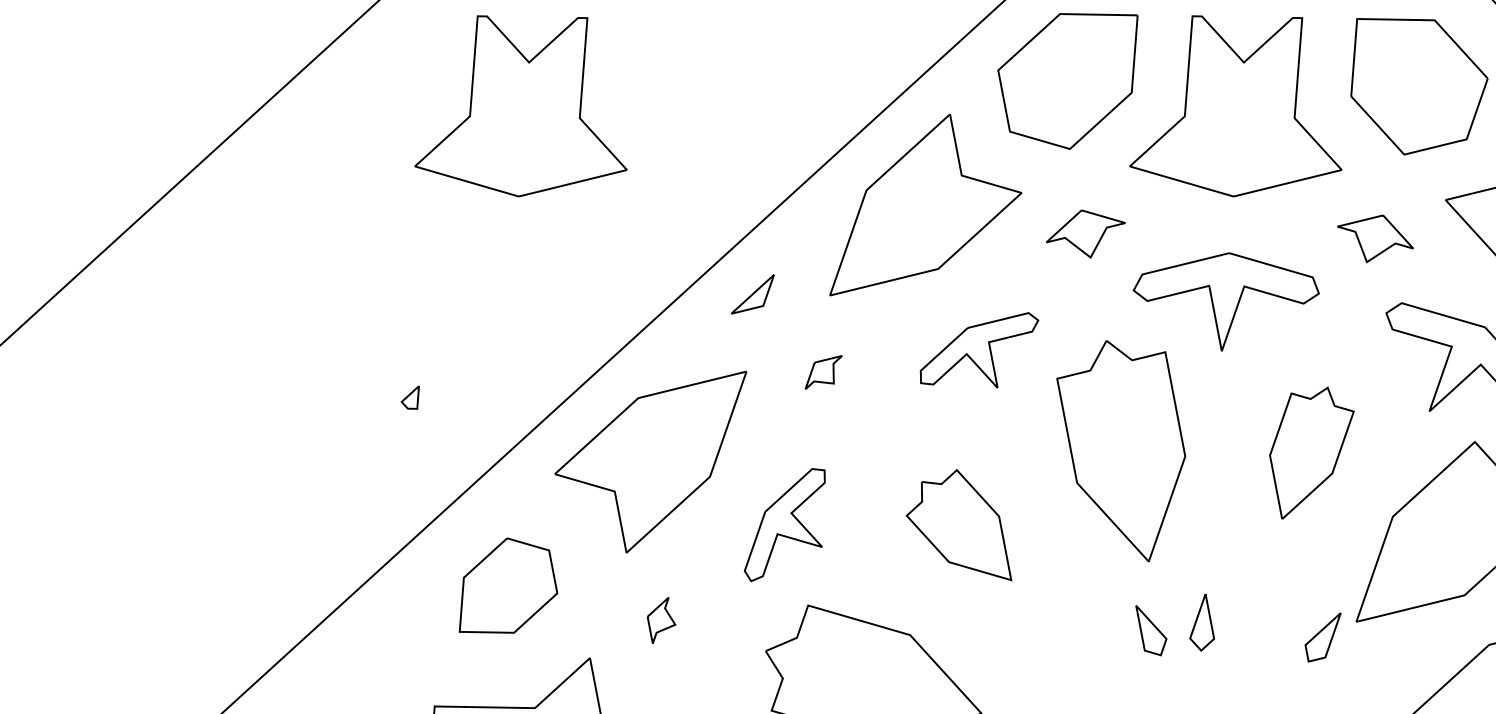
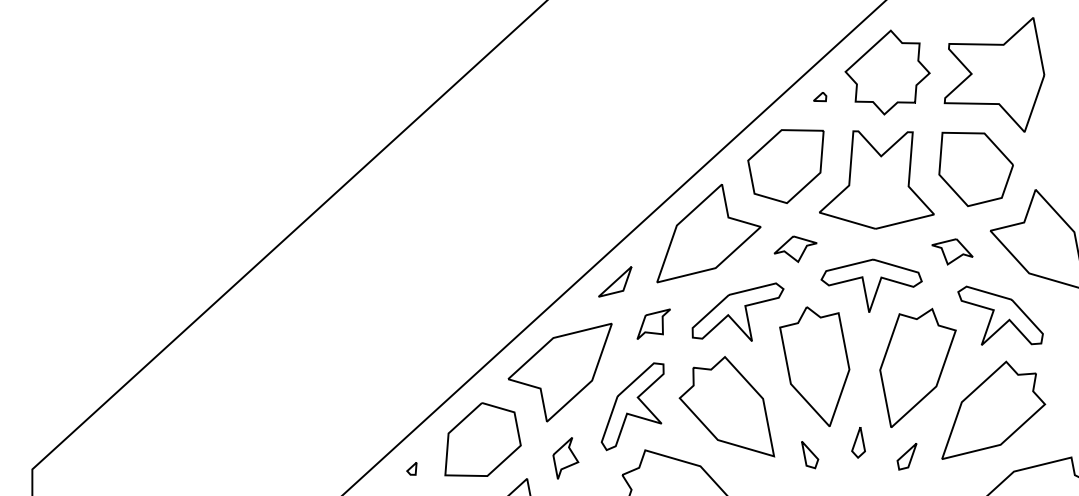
part: (520, 105) -> (489, 179), removed
part: (753, 293) -> (615, 281), size x1.43
part: (978, 349) -> (737, 311), size x1.43
part: (823, 371) -> (653, 323), size x1.67
part: (409, 397) -> (411, 468), moved
part: (1310, 452) -> (917, 367), size x1.67
part: (784, 524) -> (632, 406), size x1.43
part: (958, 524) -> (726, 406), size x1.67
part: (507, 585) -> (482, 439), size x1.43
part: (660, 620) -> (565, 458), size x1.67
part: (1201, 622) -> (858, 442), moved
part: (1152, 631) -> (810, 455), moved
part: (1322, 637) -> (906, 456), moved

